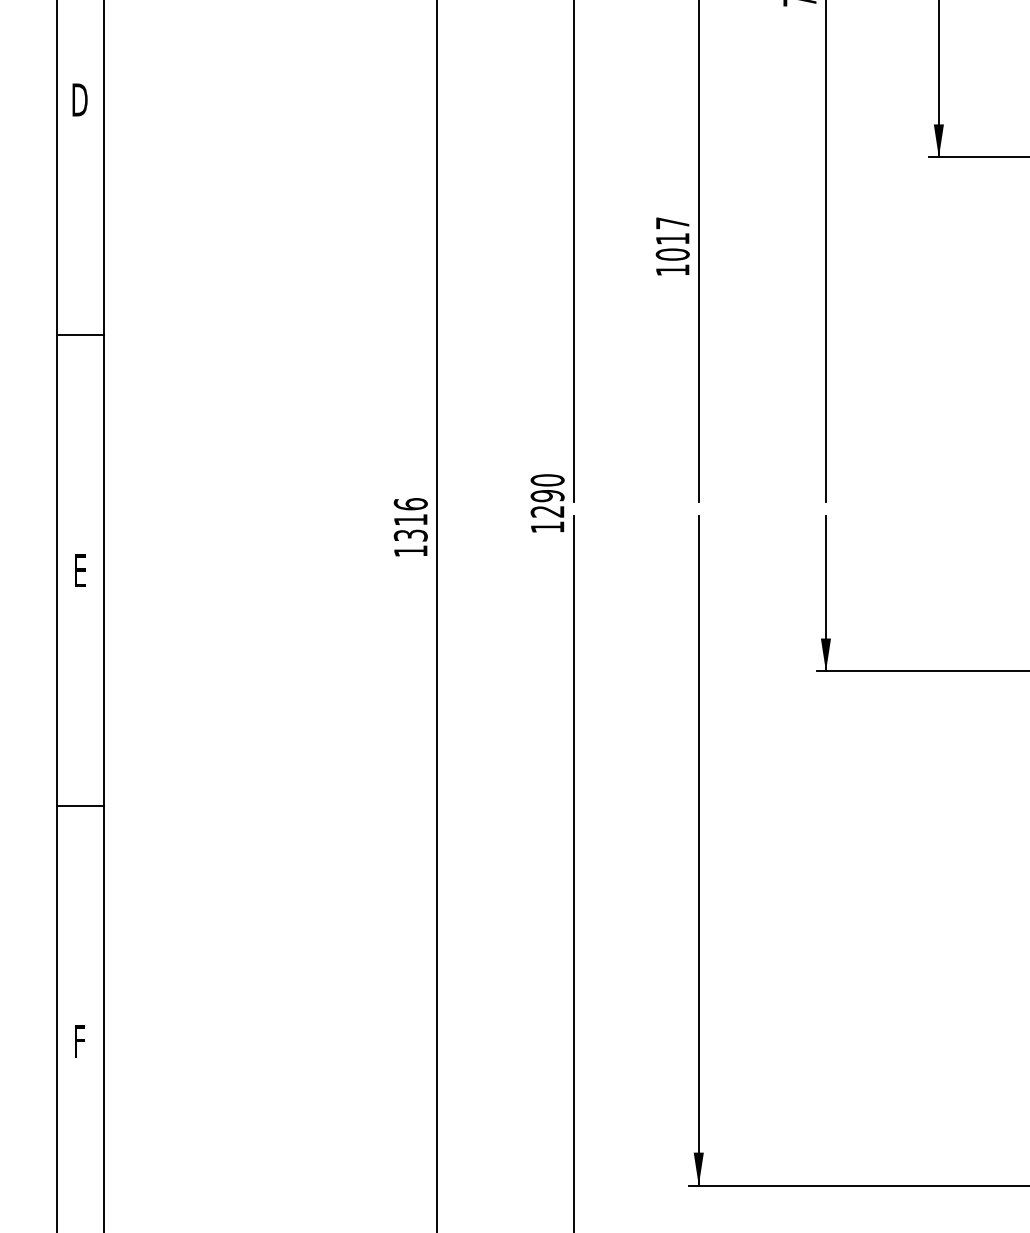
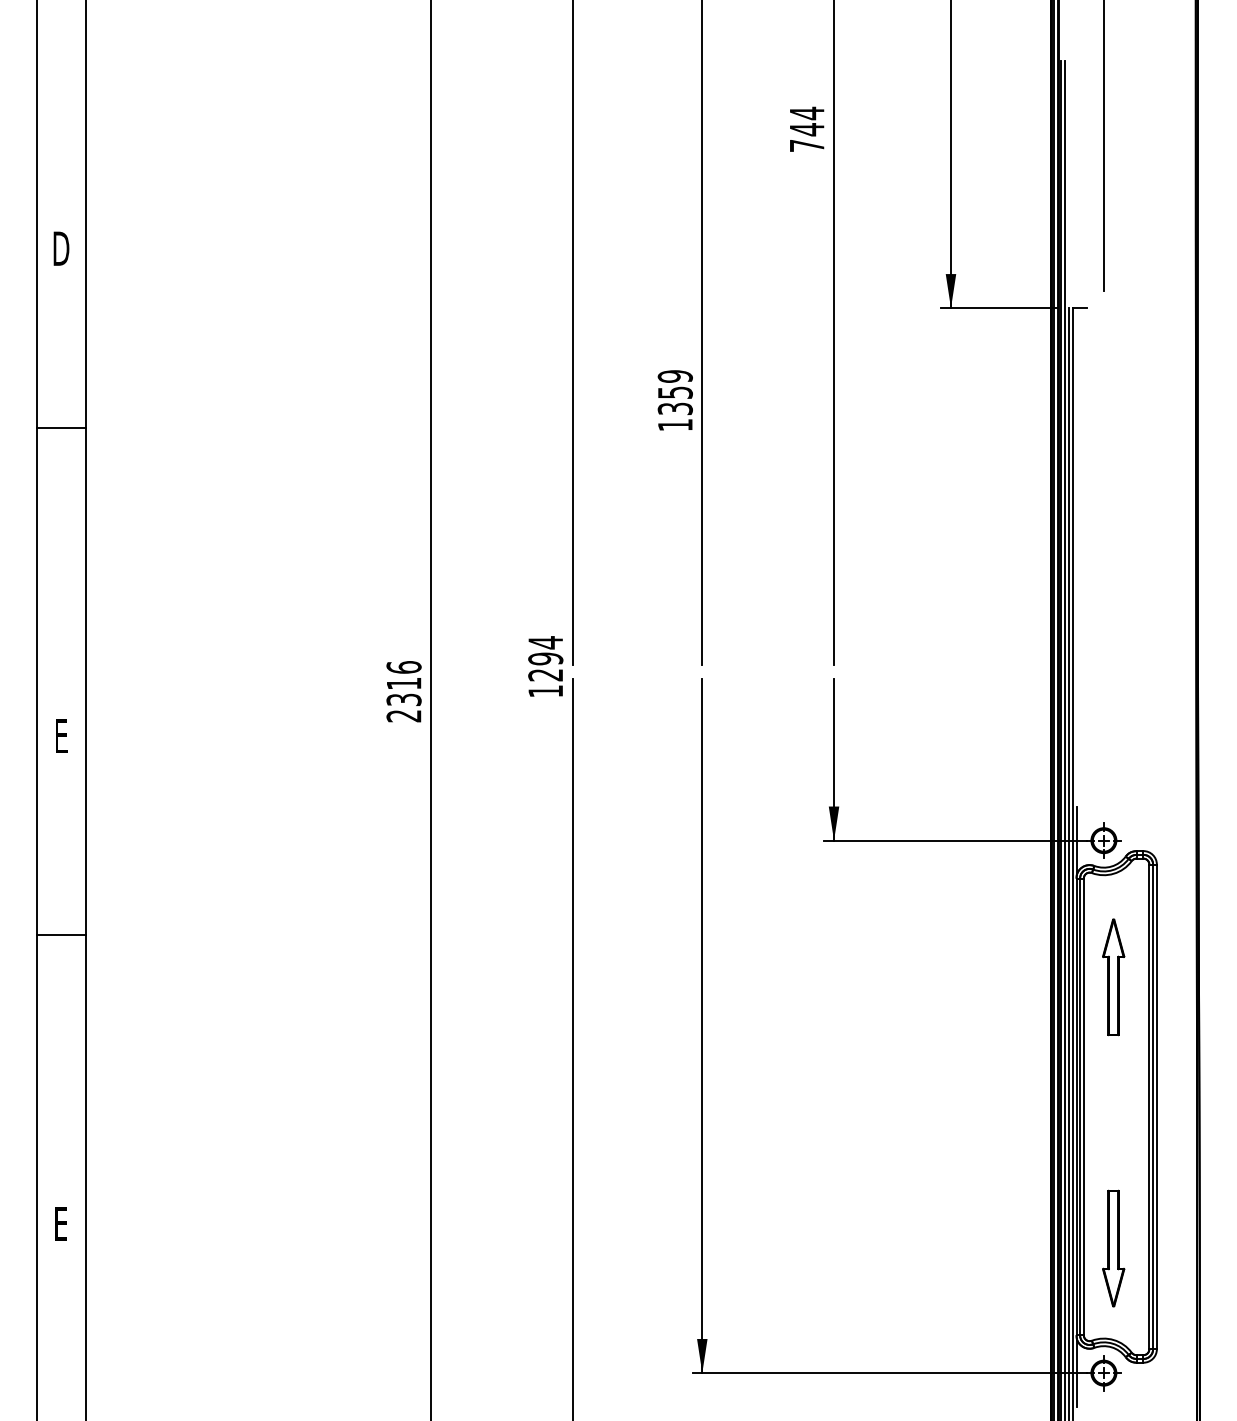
text: (671, 238) -> (674, 392), 1017 -> 1359
line: (80, 335) -> (61, 428), moved
text: (547, 480) -> (545, 642), 1290 -> 1294
text: (410, 551) -> (403, 716), 1316 -> 2316
line: (80, 806) -> (61, 935), moved
text: (79, 1041) -> (60, 1223), F -> E

